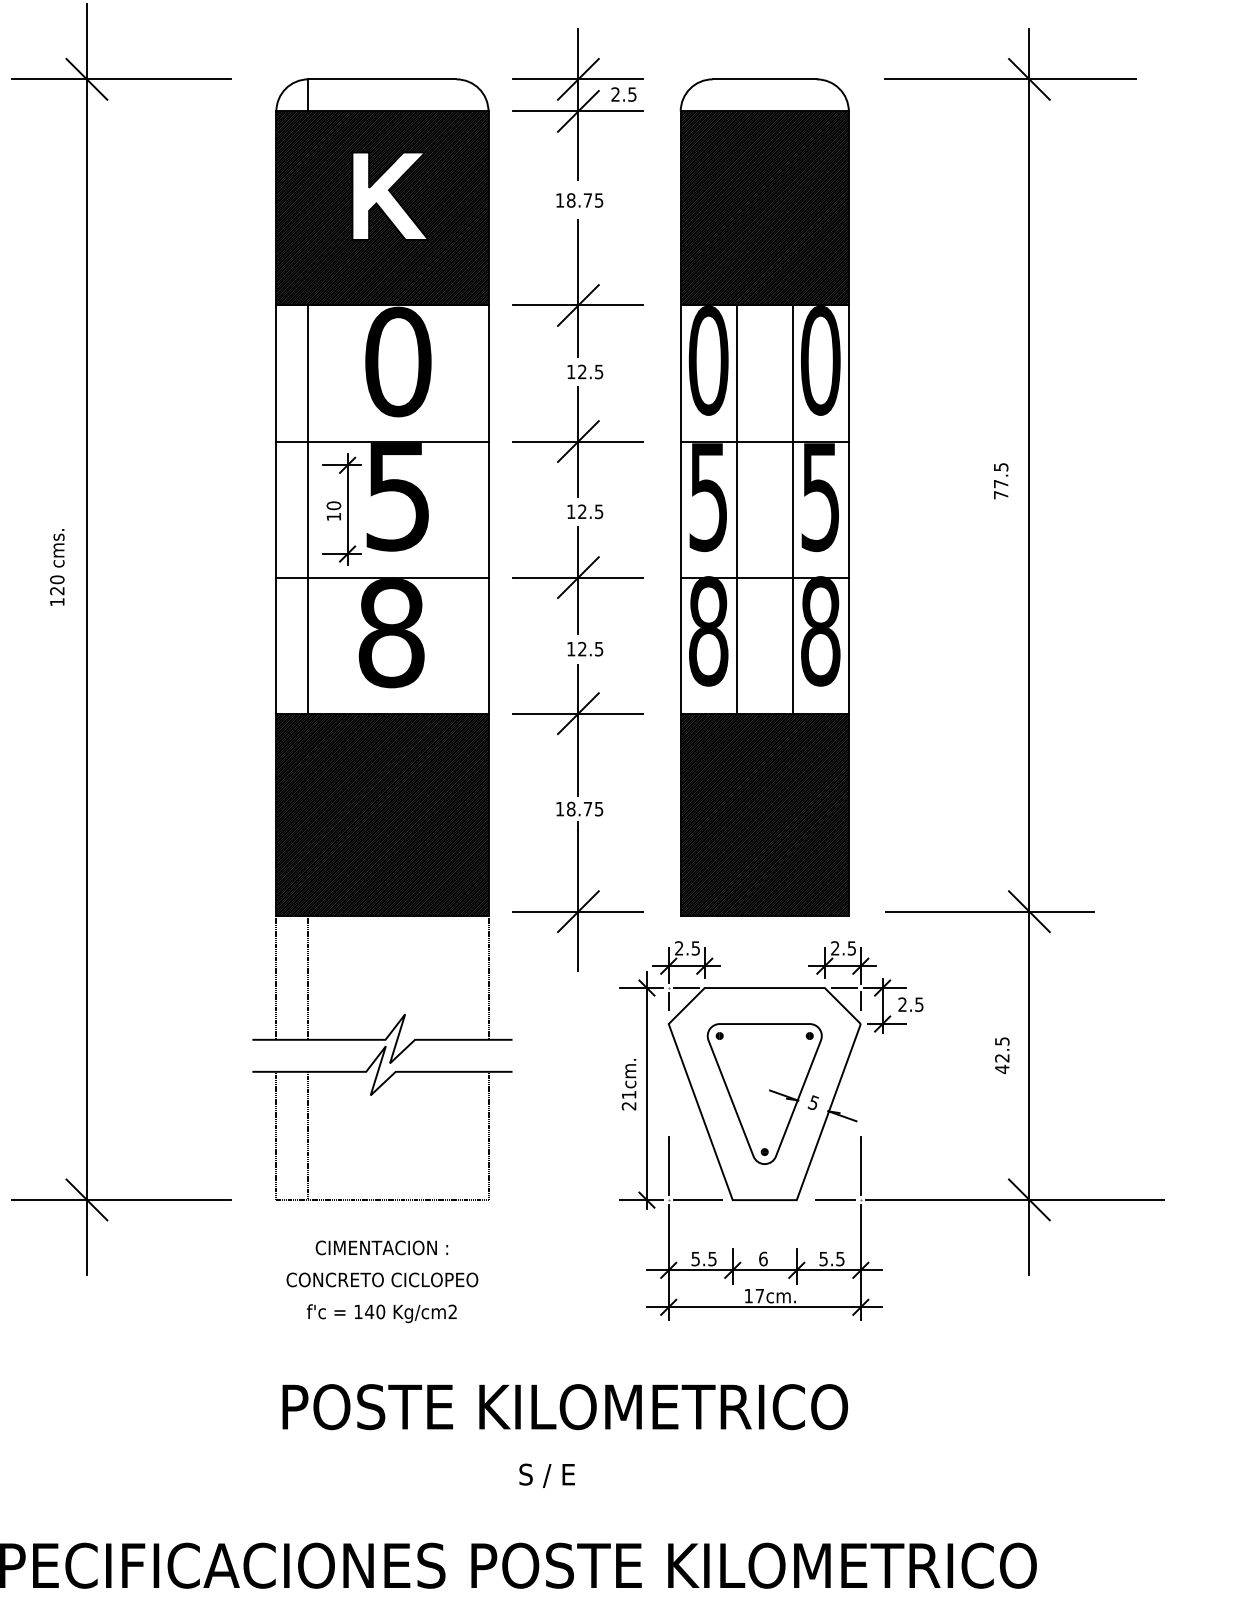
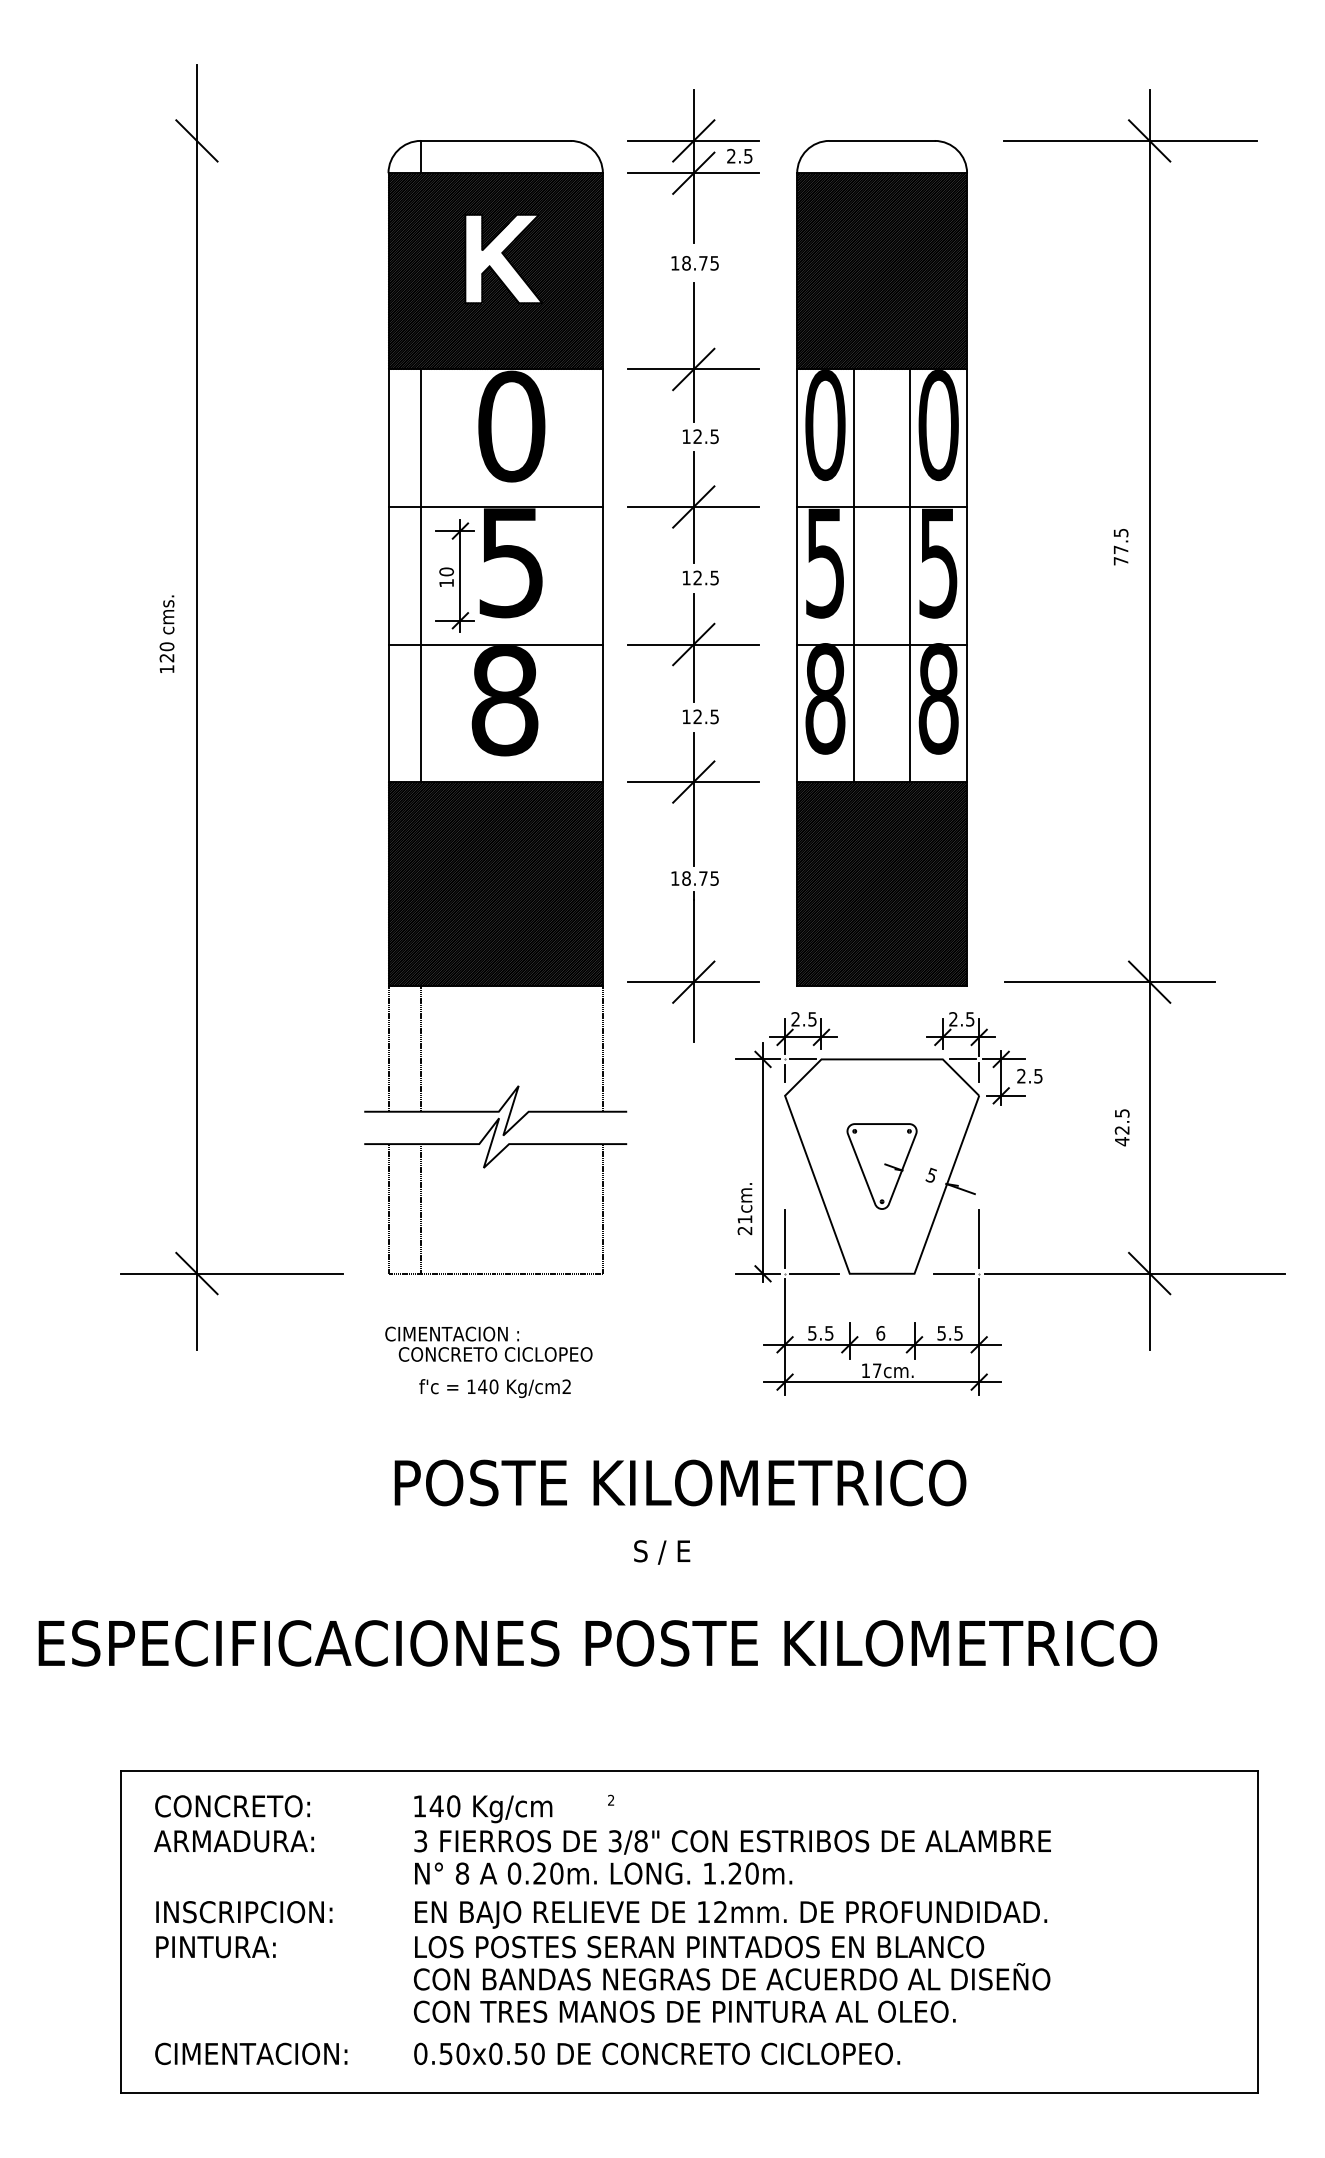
line: (121, 78) -> (231, 140), removed
text: (628, 1085) -> (744, 1209), moved
part: (764, 1093) -> (881, 1166), size x0.6
text: (381, 1247) -> (451, 1333), moved

